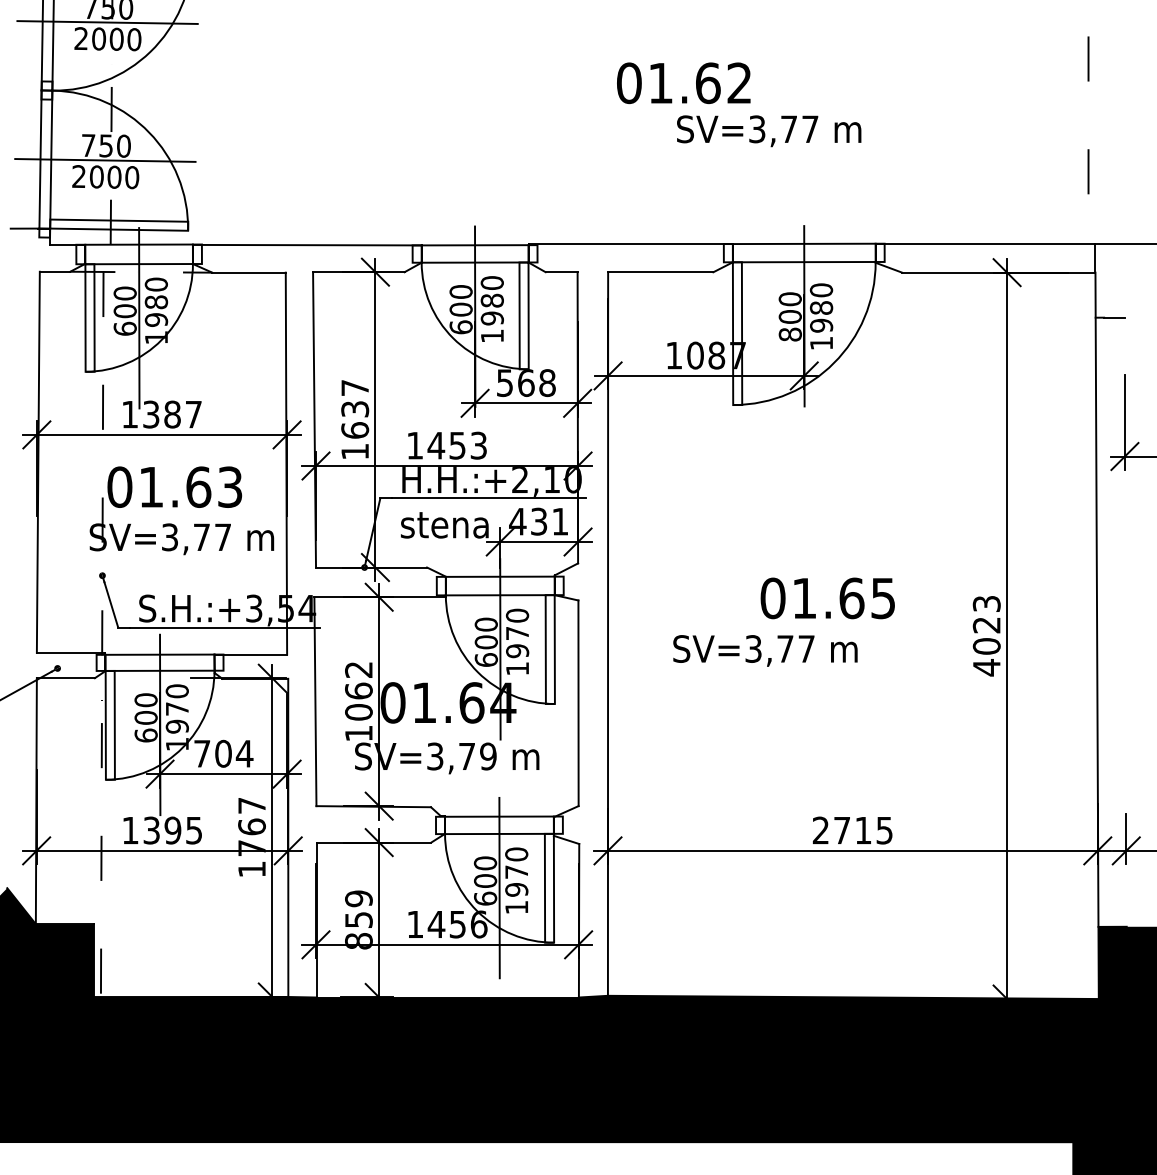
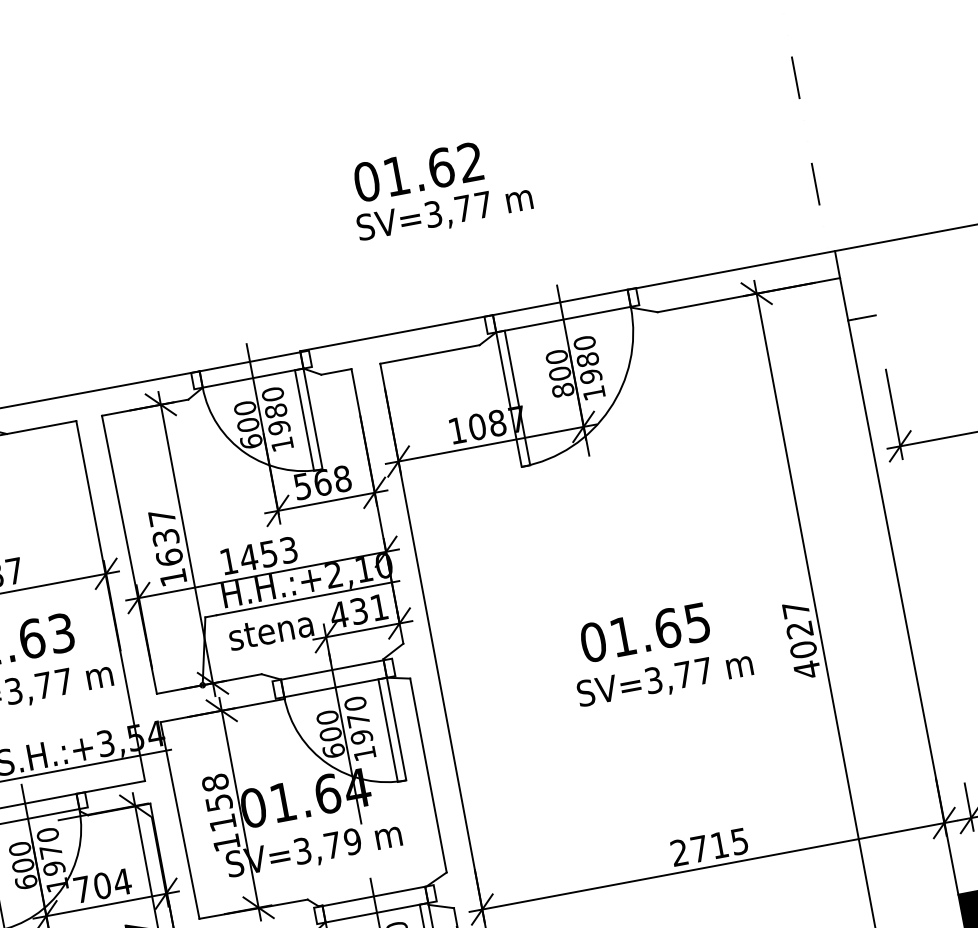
text: (769, 131) -> (445, 214), moved
text: (986, 603) -> (795, 609), 4023 -> 4027
text: (765, 650) -> (665, 679), moved
text: (358, 690) -> (218, 802), 1062 -> 1158

